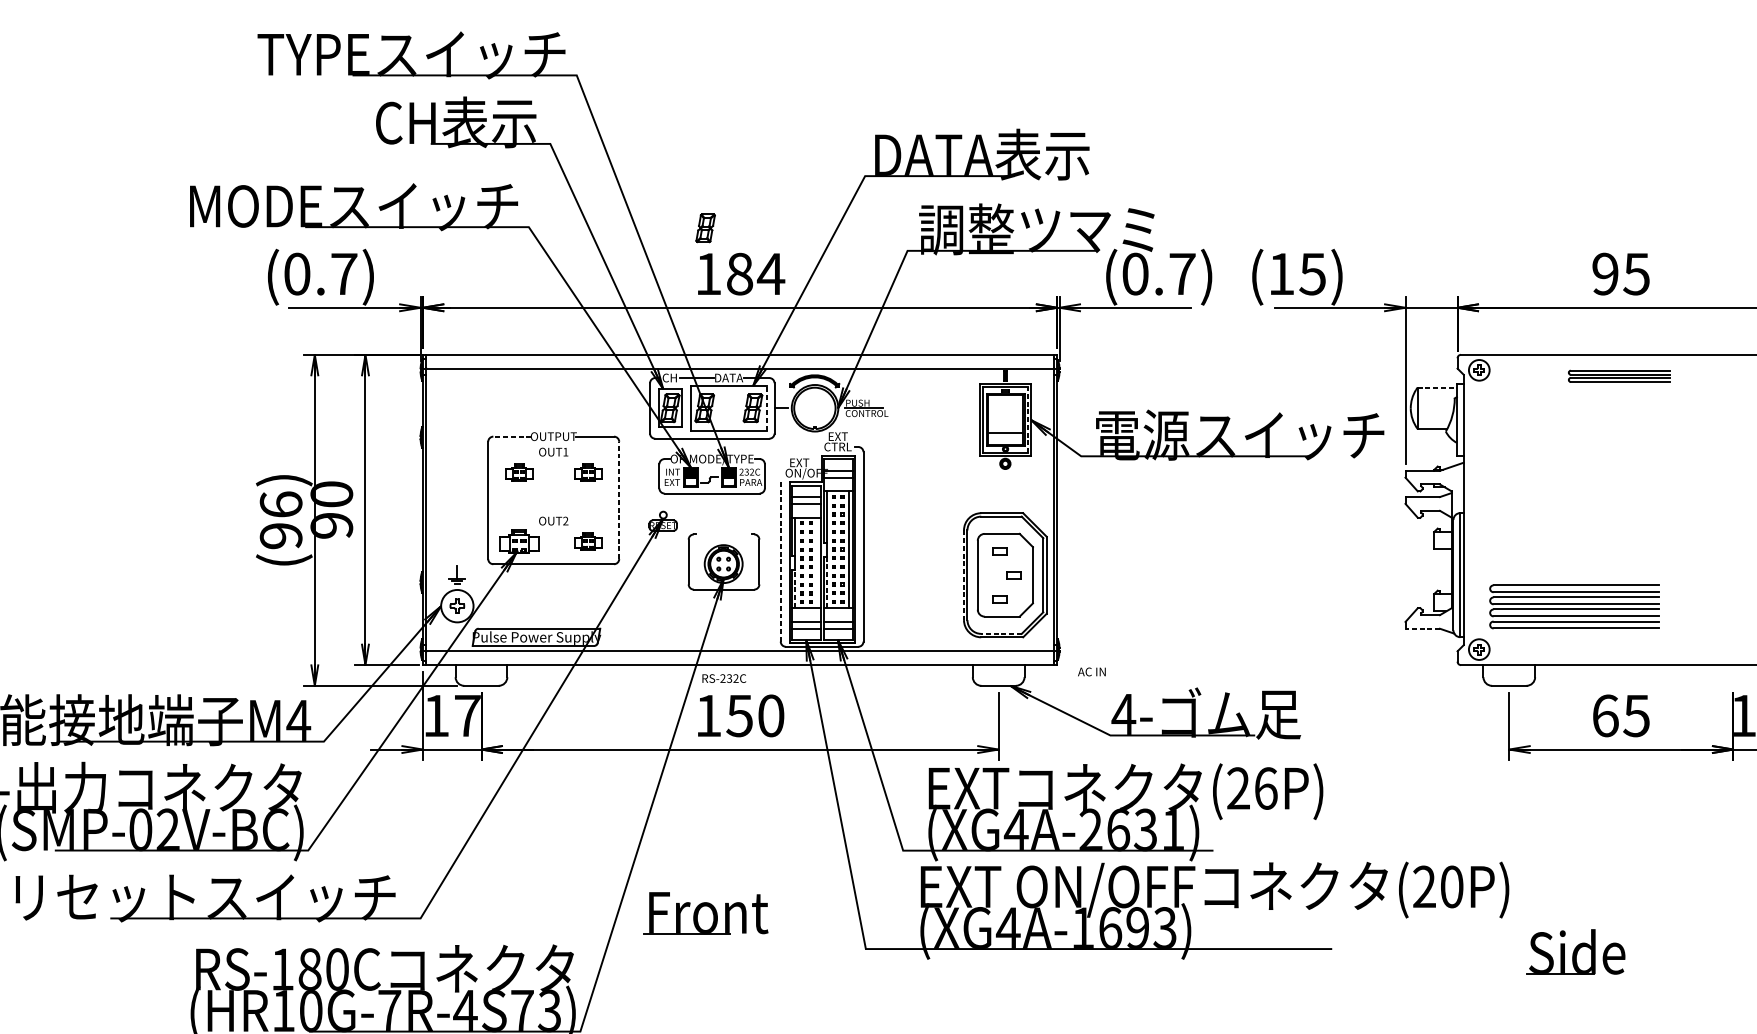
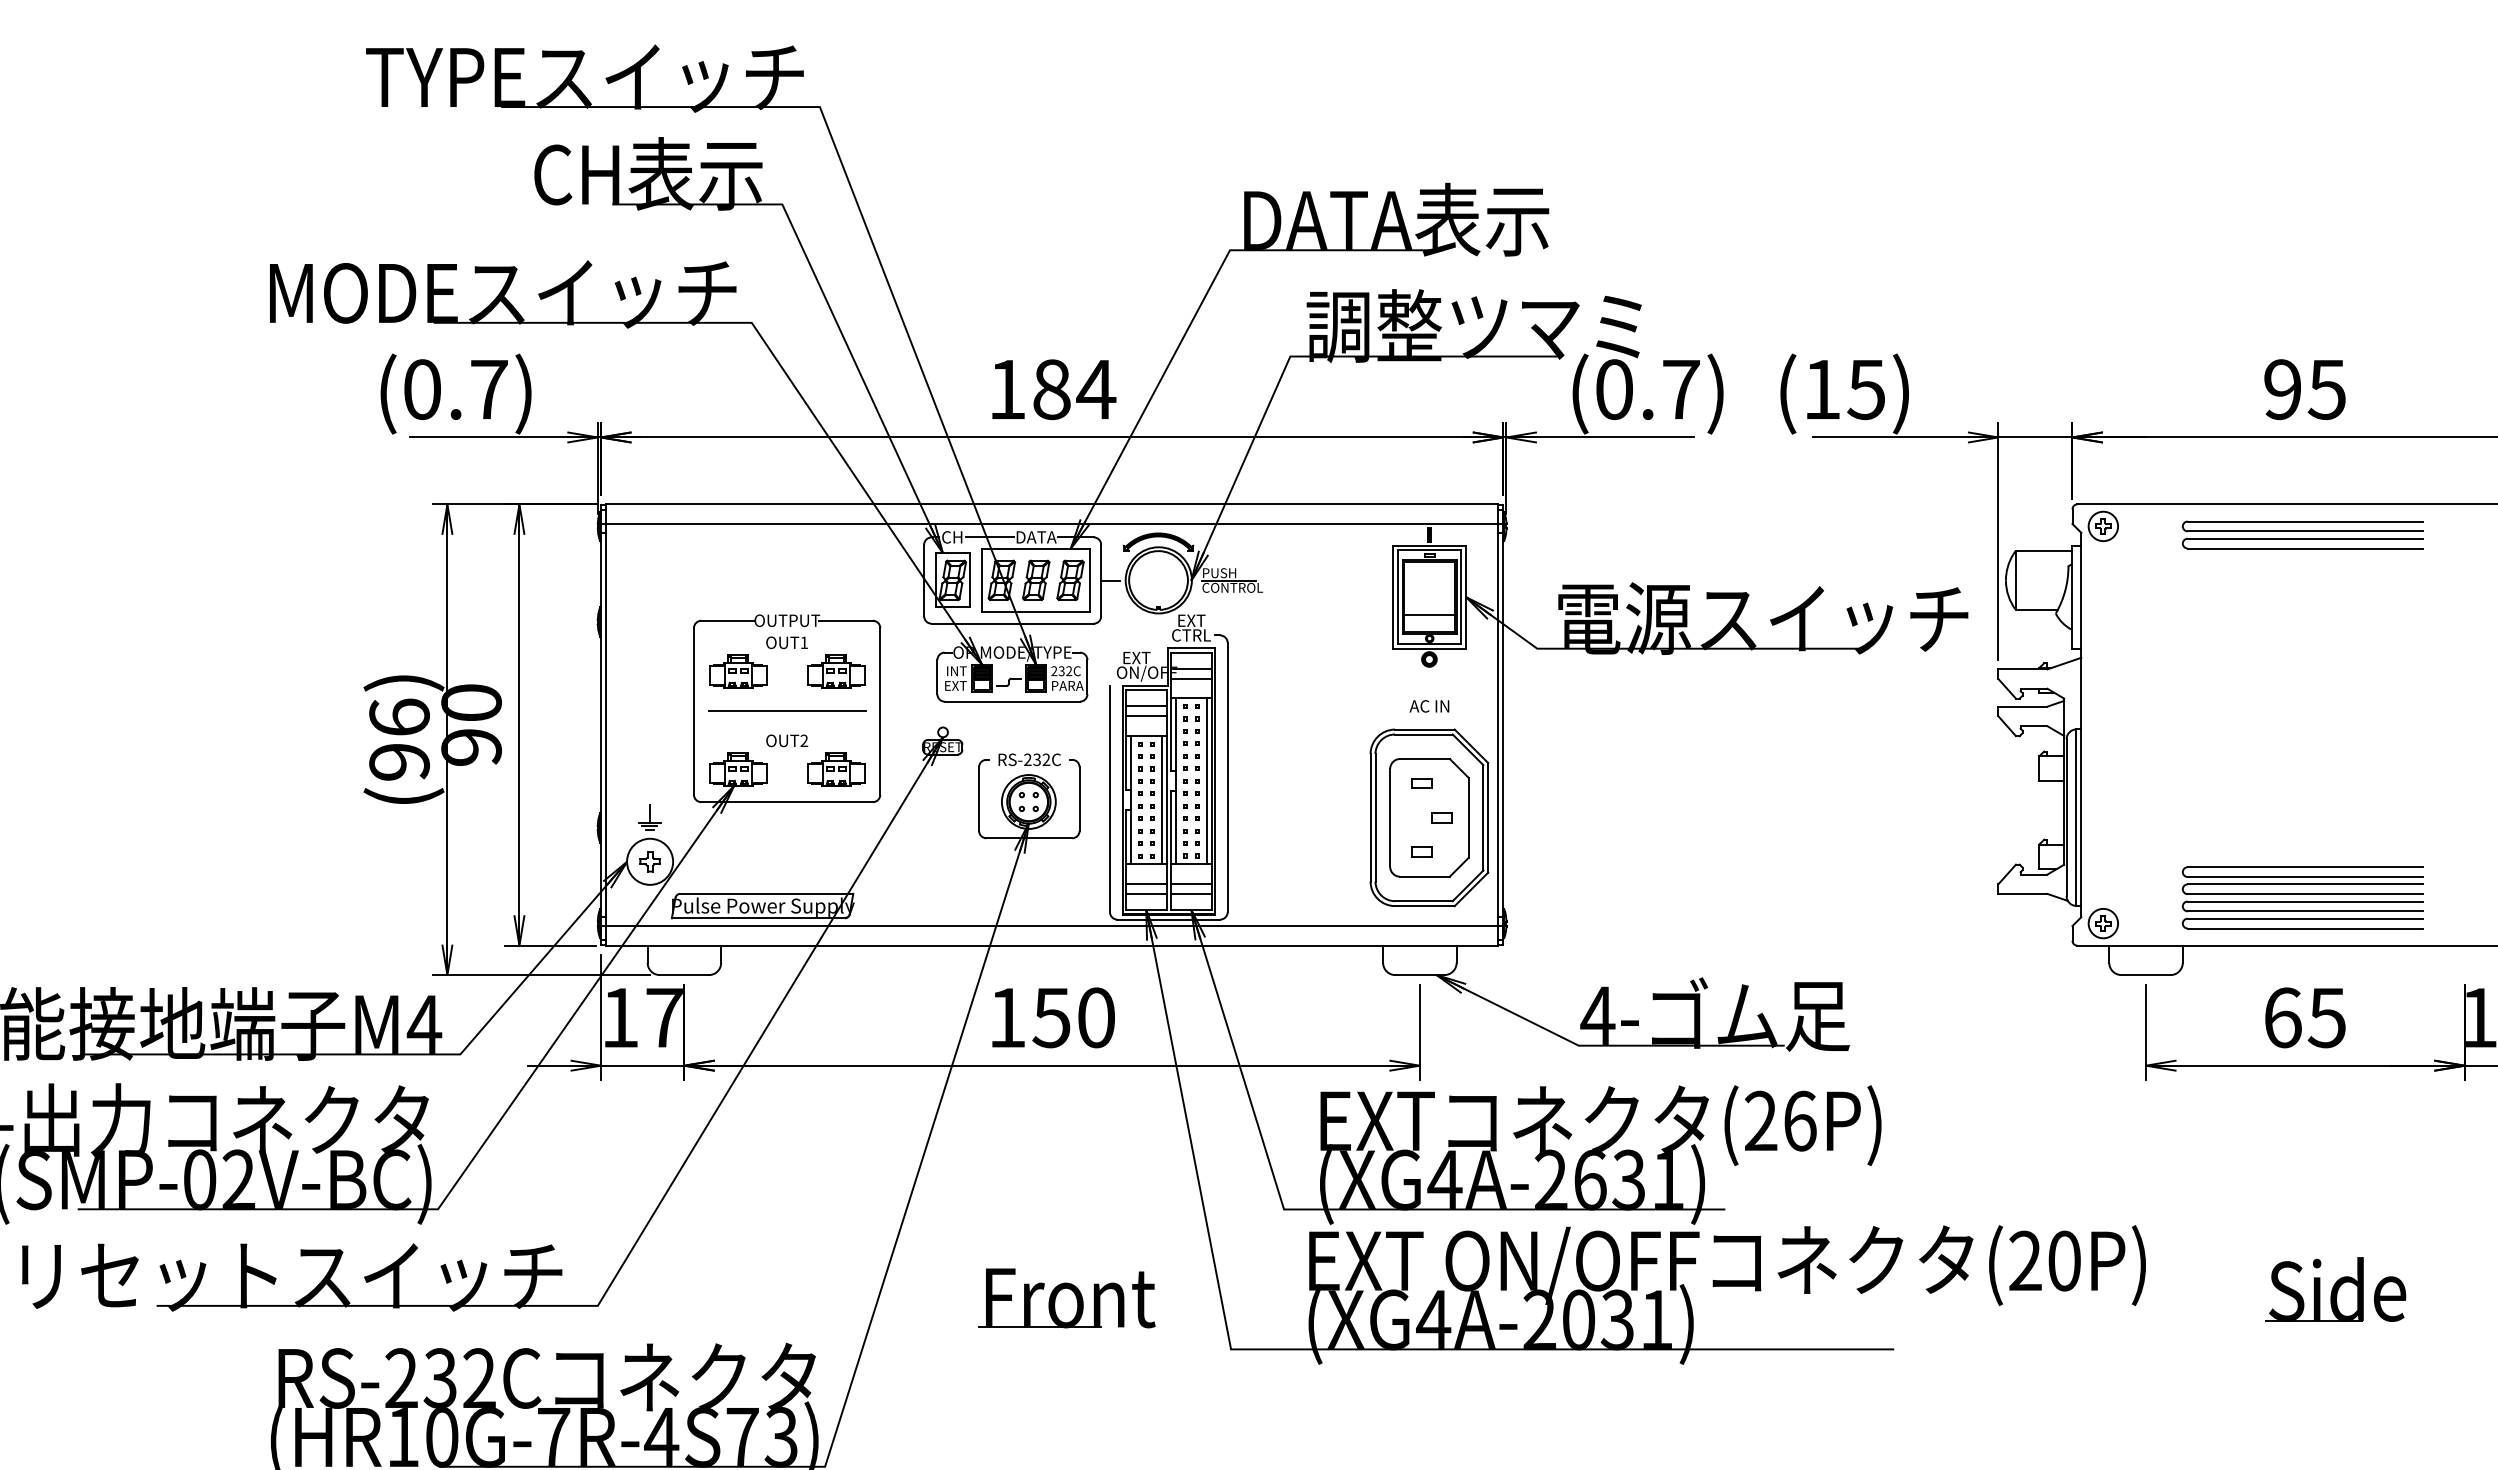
part: (705, 228) -> (1036, 580), moved
part: (1619, 376) -> (2302, 534), size x1.67
line: (1437, 387) -> (2043, 551), dashed -> solid
line: (767, 408) -> (1090, 580), dashed -> solid
line: (1027, 419) -> (1461, 596), dashed -> solid
line: (512, 436) -> (728, 620), dashed -> solid
part: (519, 472) -> (738, 671), size x1.43
part: (588, 472) -> (836, 671), size x1.43
line: (553, 499) -> (787, 710), added
line: (619, 499) -> (880, 710), dashed -> solid
part: (588, 541) -> (836, 769), size x1.43
line: (781, 561) -> (1110, 798), dashed -> solid
line: (817, 562) -> (1162, 799), added
line: (963, 575) -> (1370, 817), dashed -> solid
line: (826, 582) -> (1175, 827), dashed -> solid
line: (795, 588) -> (1130, 836), dashed -> solid
part: (1574, 606) -> (2302, 897), moved
line: (1422, 628) -> (2022, 893), dashed -> solid
line: (1001, 634) -> (1423, 901), dashed -> solid
text: (1091, 672) -> (1429, 706), moved
text: (724, 678) -> (1029, 759), moved
part: (705, 913) -> (1066, 1298), moved
text: (1123, 928) -> (1597, 1319), (XG4A-1693) -> (XG4A-2031)
part: (1575, 951) -> (2335, 1289), moved
text: (309, 969) -> (440, 1378), RS-180C -> RS-232C

